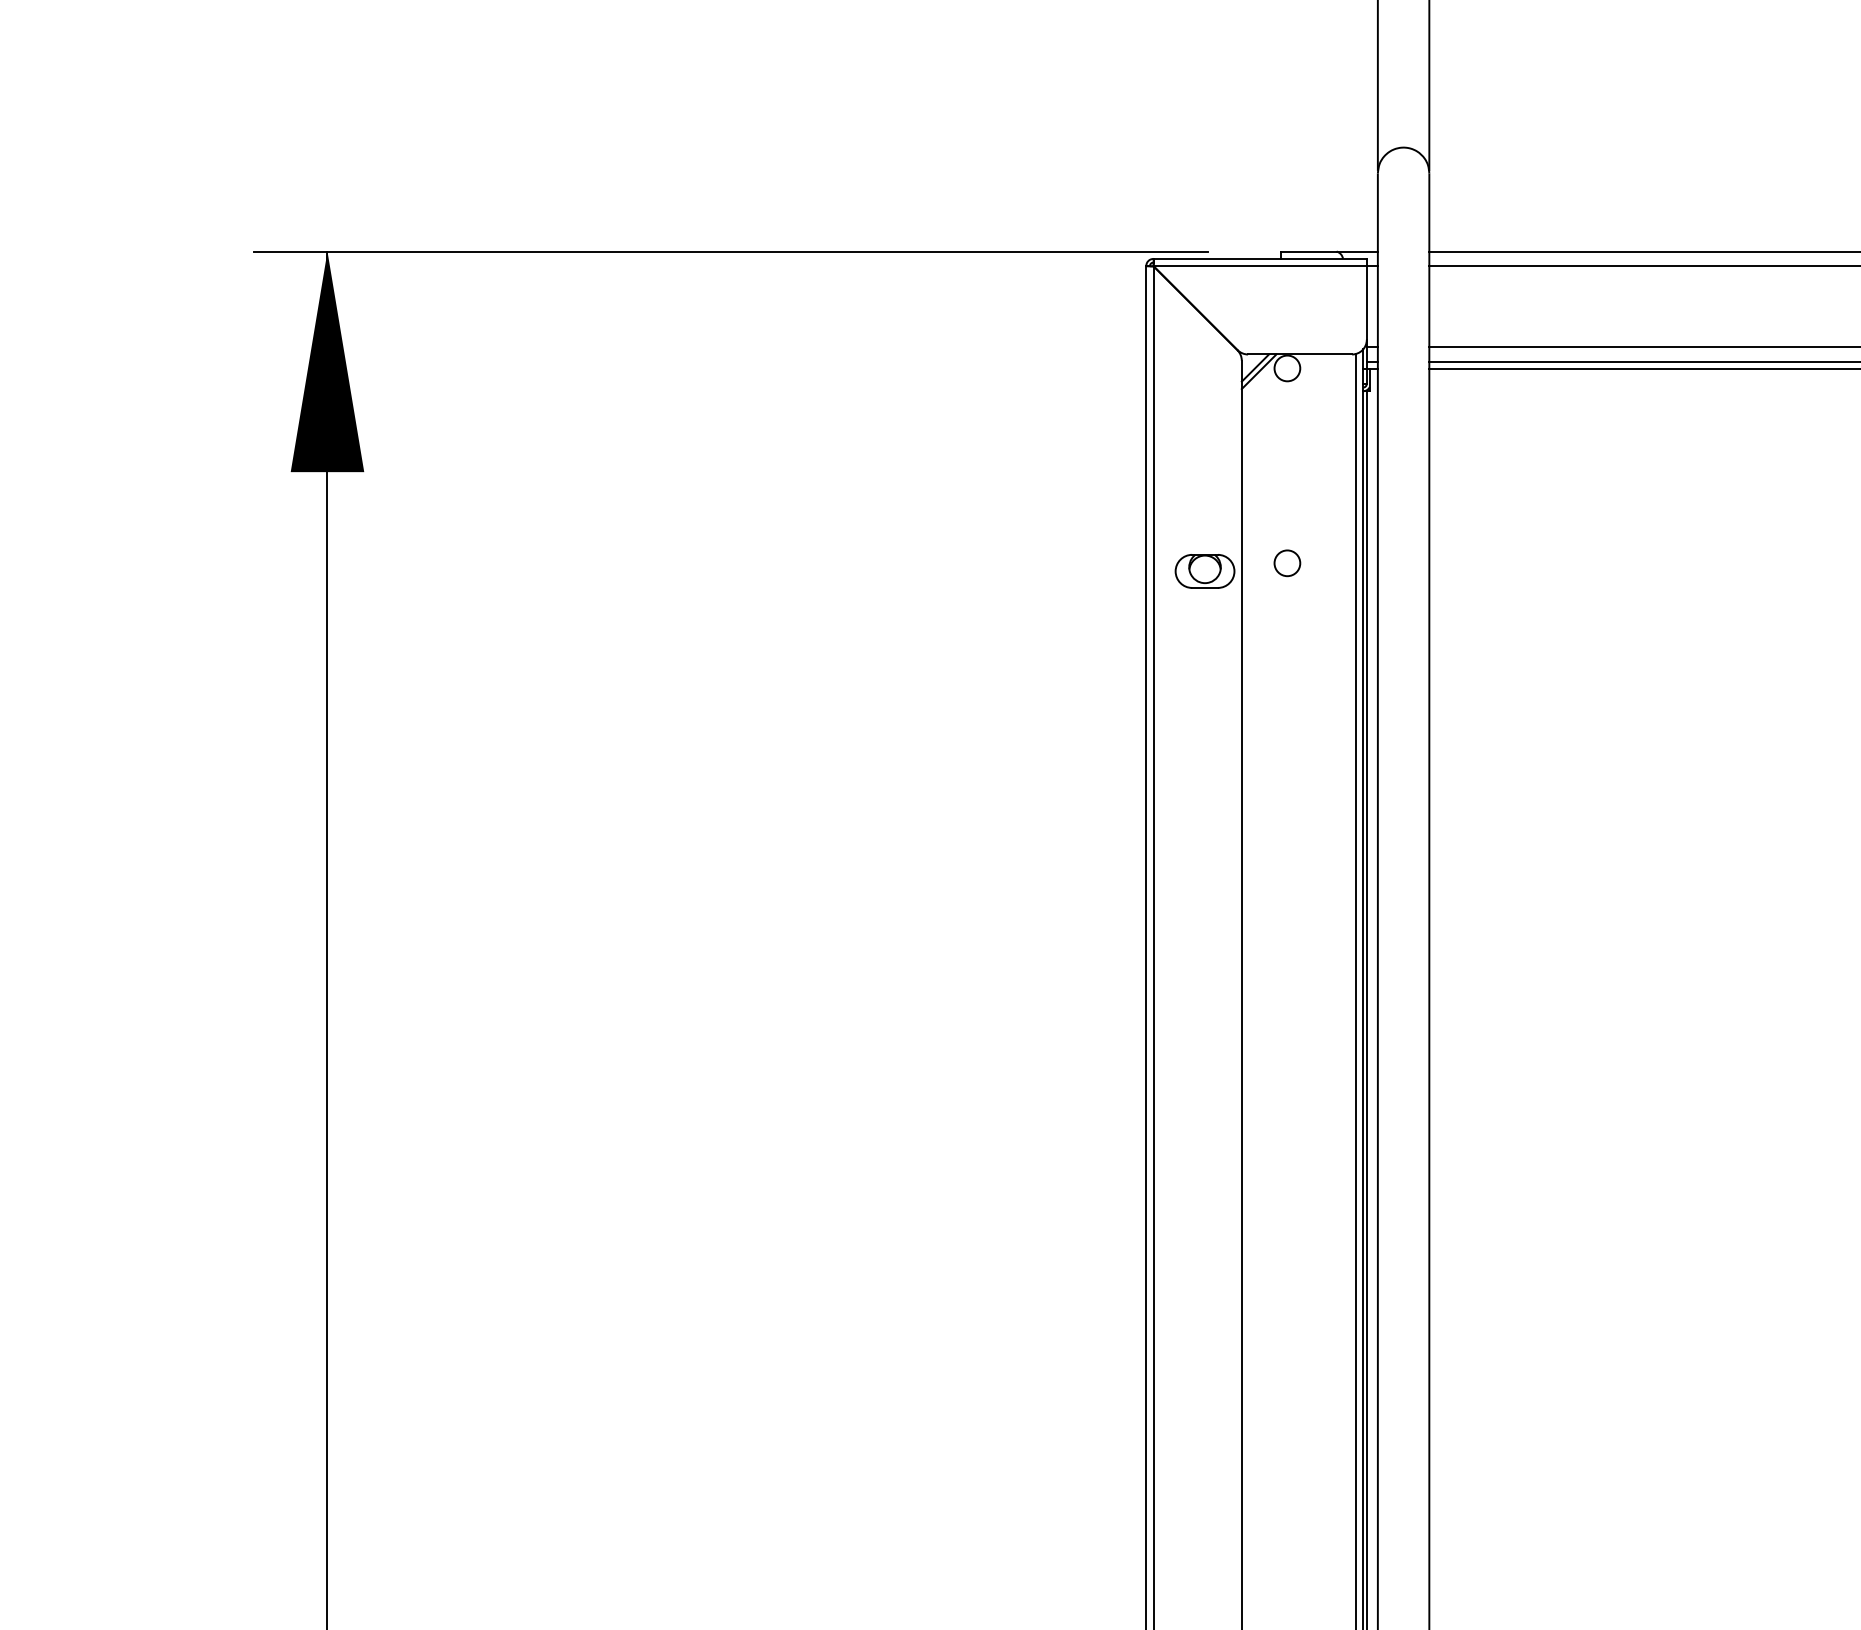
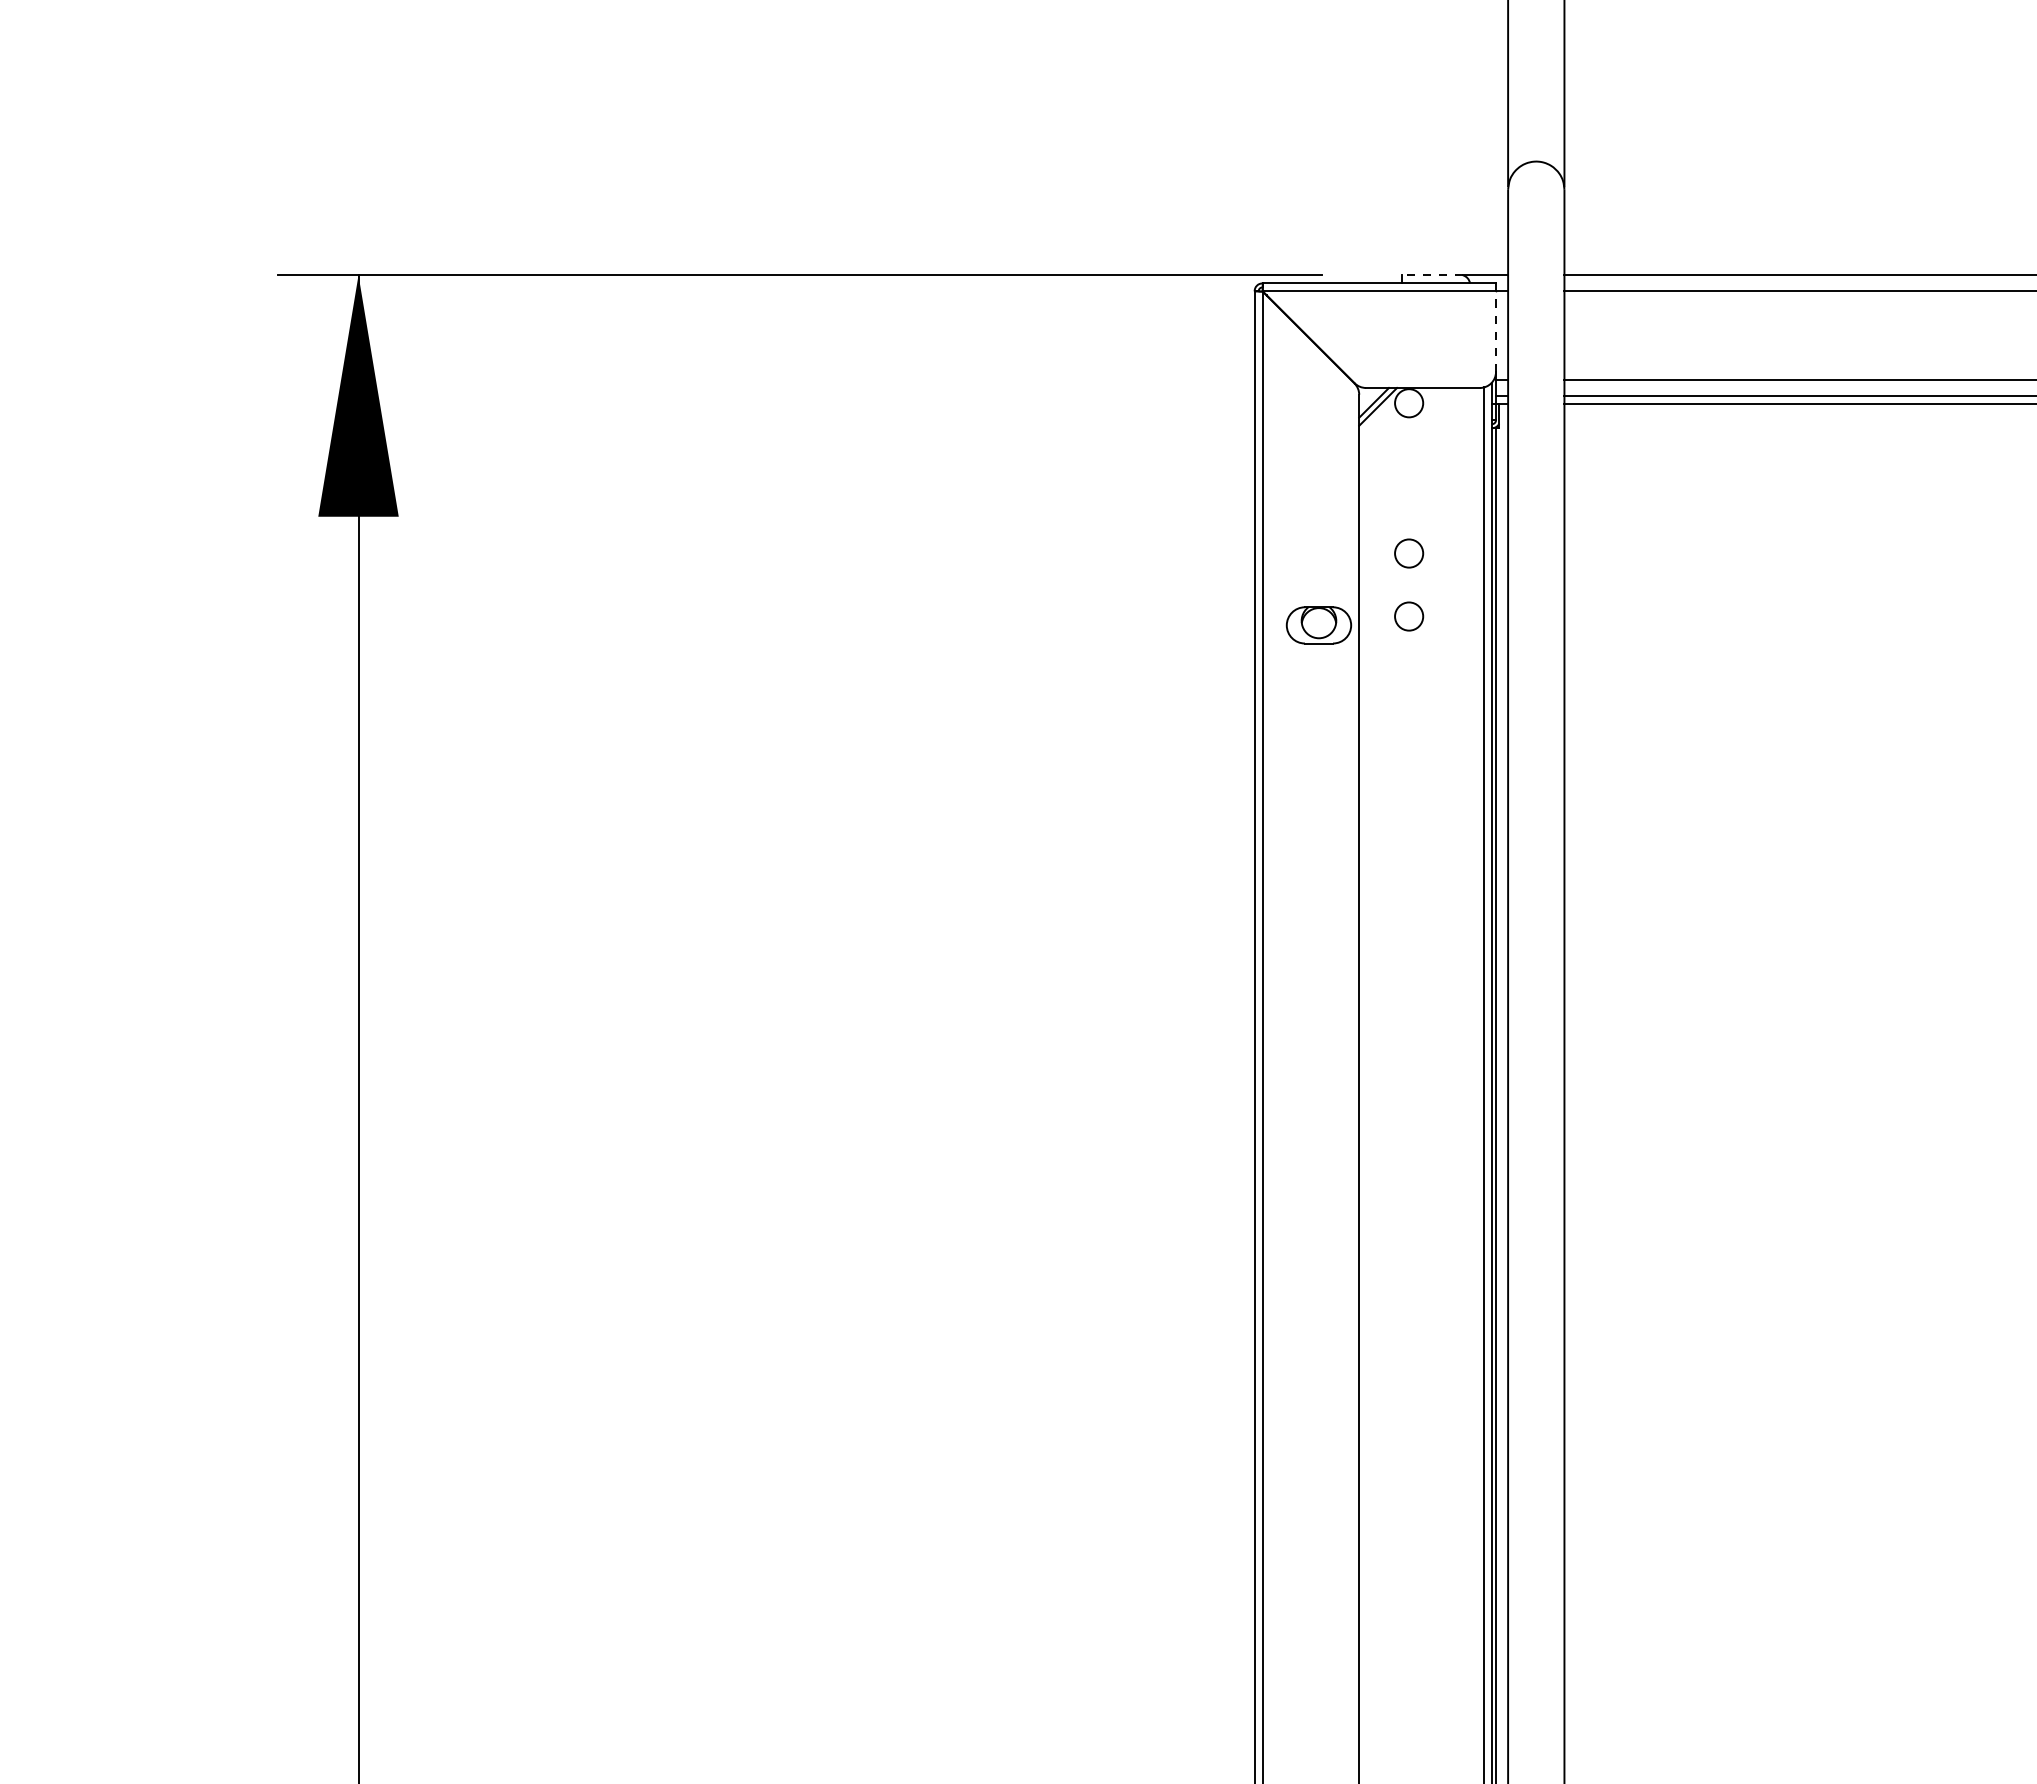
line: (1308, 251) -> (1432, 275), solid -> dashed
line: (1367, 302) -> (1496, 331), solid -> dashed
circle: (1287, 505) -> (1409, 553), added

